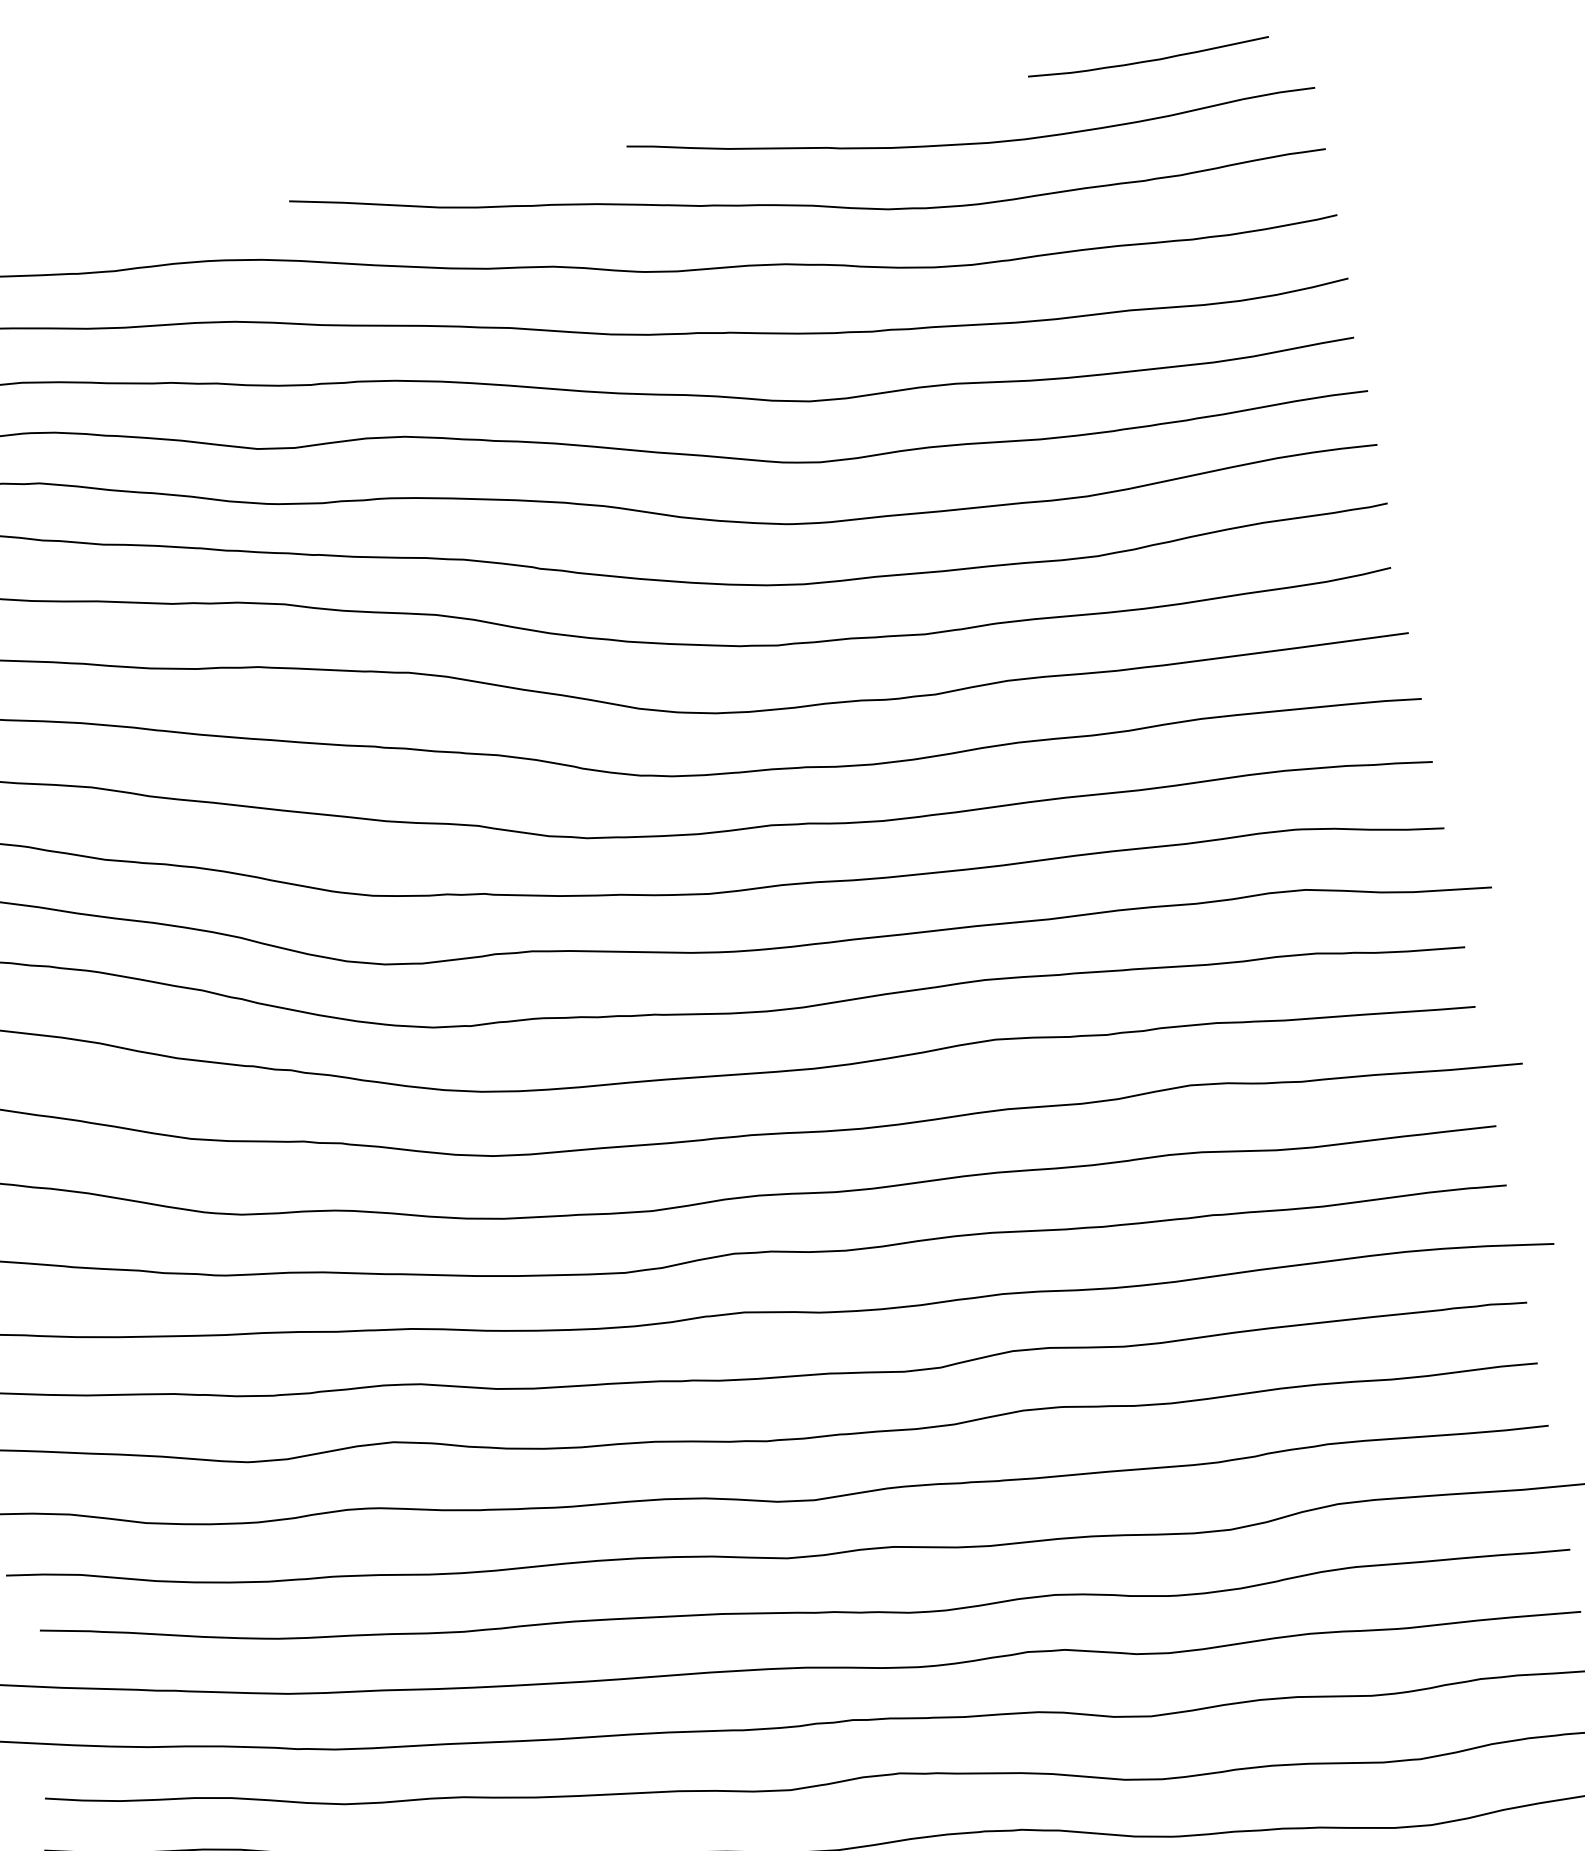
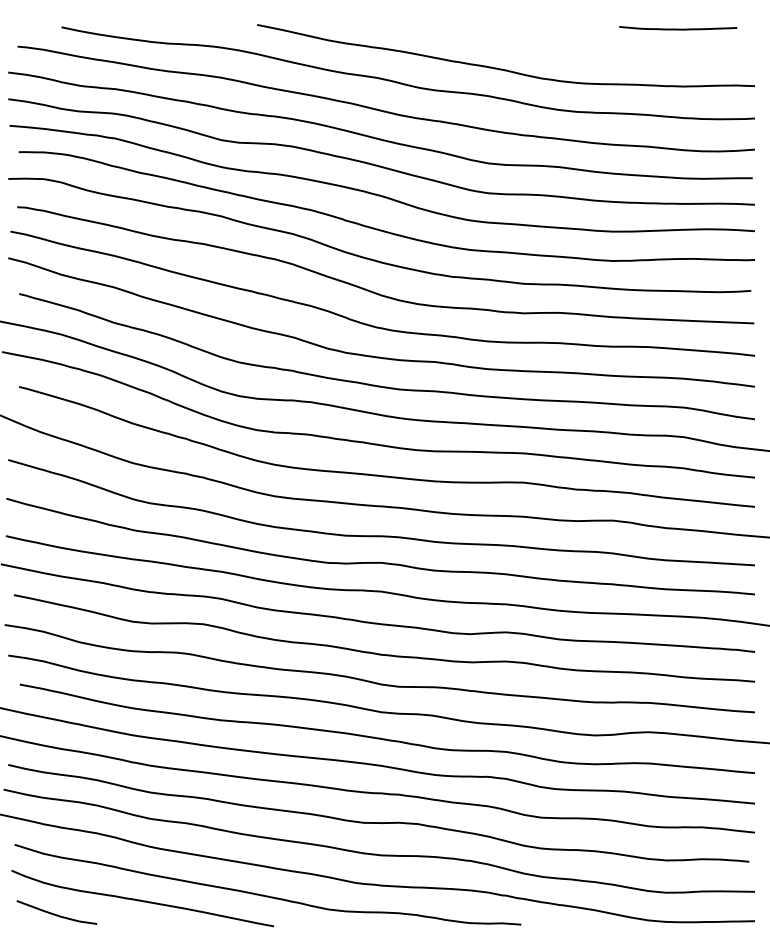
curve: (974, 141) -> (588, 53), removed

